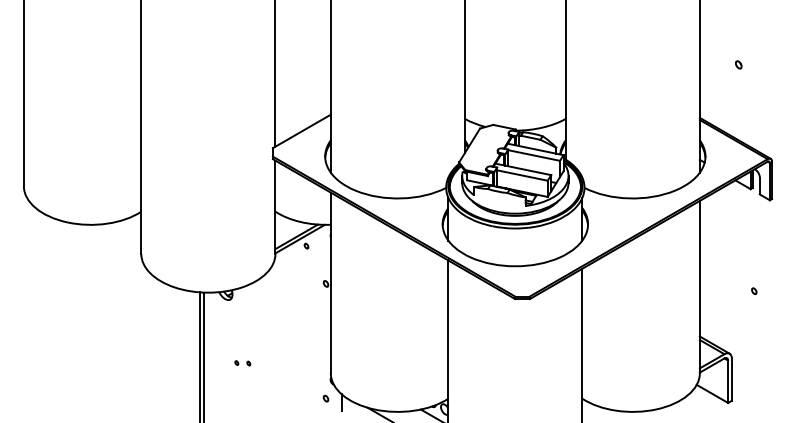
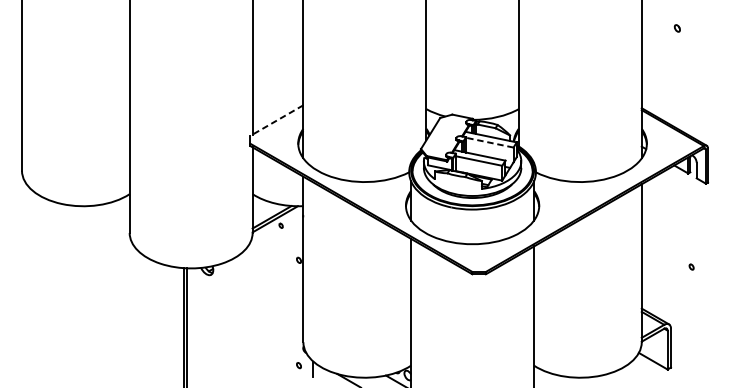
part: (738, 64) -> (677, 28), moved
line: (301, 131) -> (276, 120), solid -> dashed
line: (533, 155) -> (489, 142), solid -> dashed
part: (242, 363) -> (222, 333), removed

